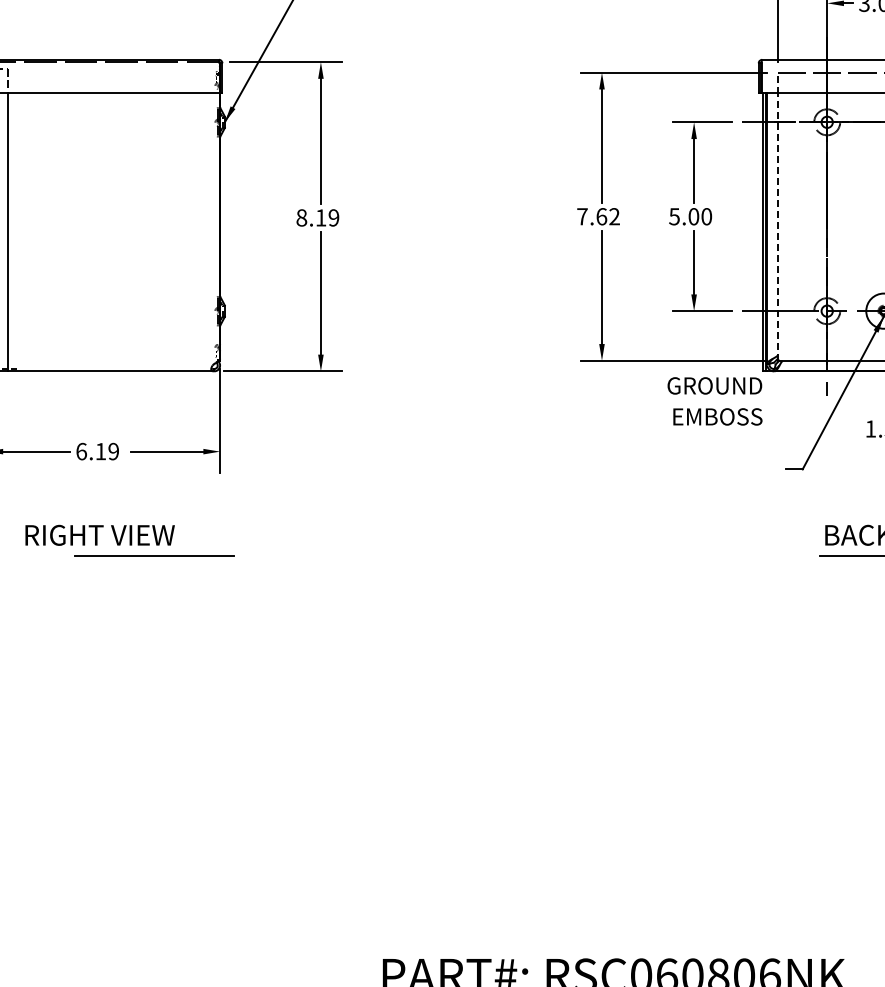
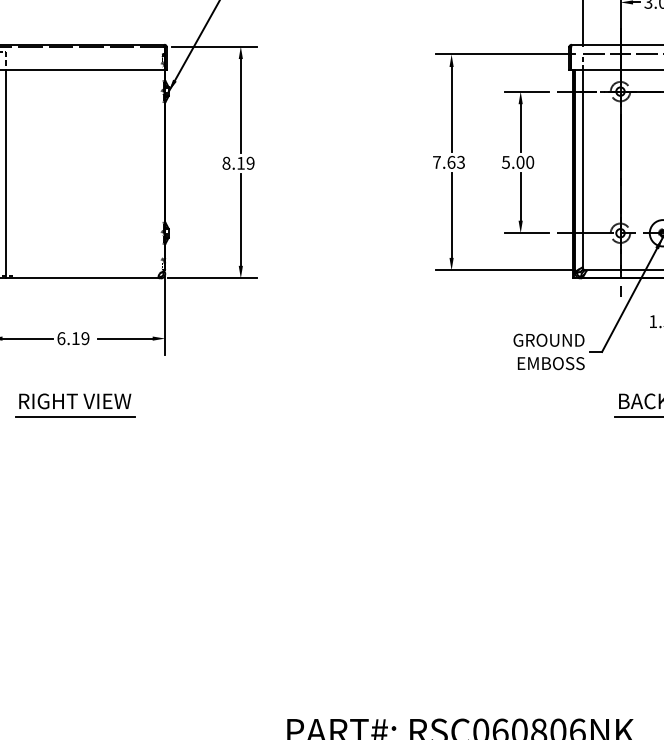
text: (614, 216) -> (460, 162), 7.62 -> 7.63
line: (777, 226) -> (583, 169), dashed -> solid
text: (714, 401) -> (548, 352), moved
line: (154, 555) -> (75, 416), moved

